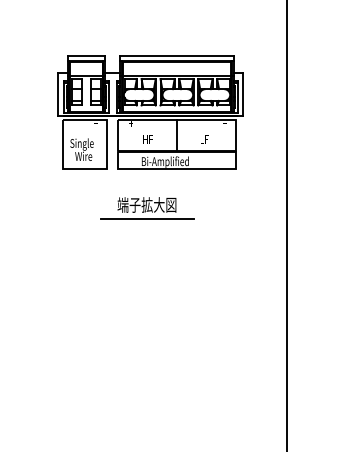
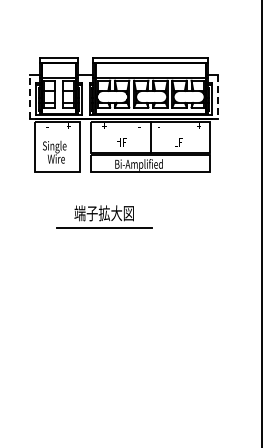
line: (58, 94) -> (30, 96), solid -> dashed
line: (243, 94) -> (218, 96), solid -> dashed
part: (147, 208) -> (104, 216), moved

